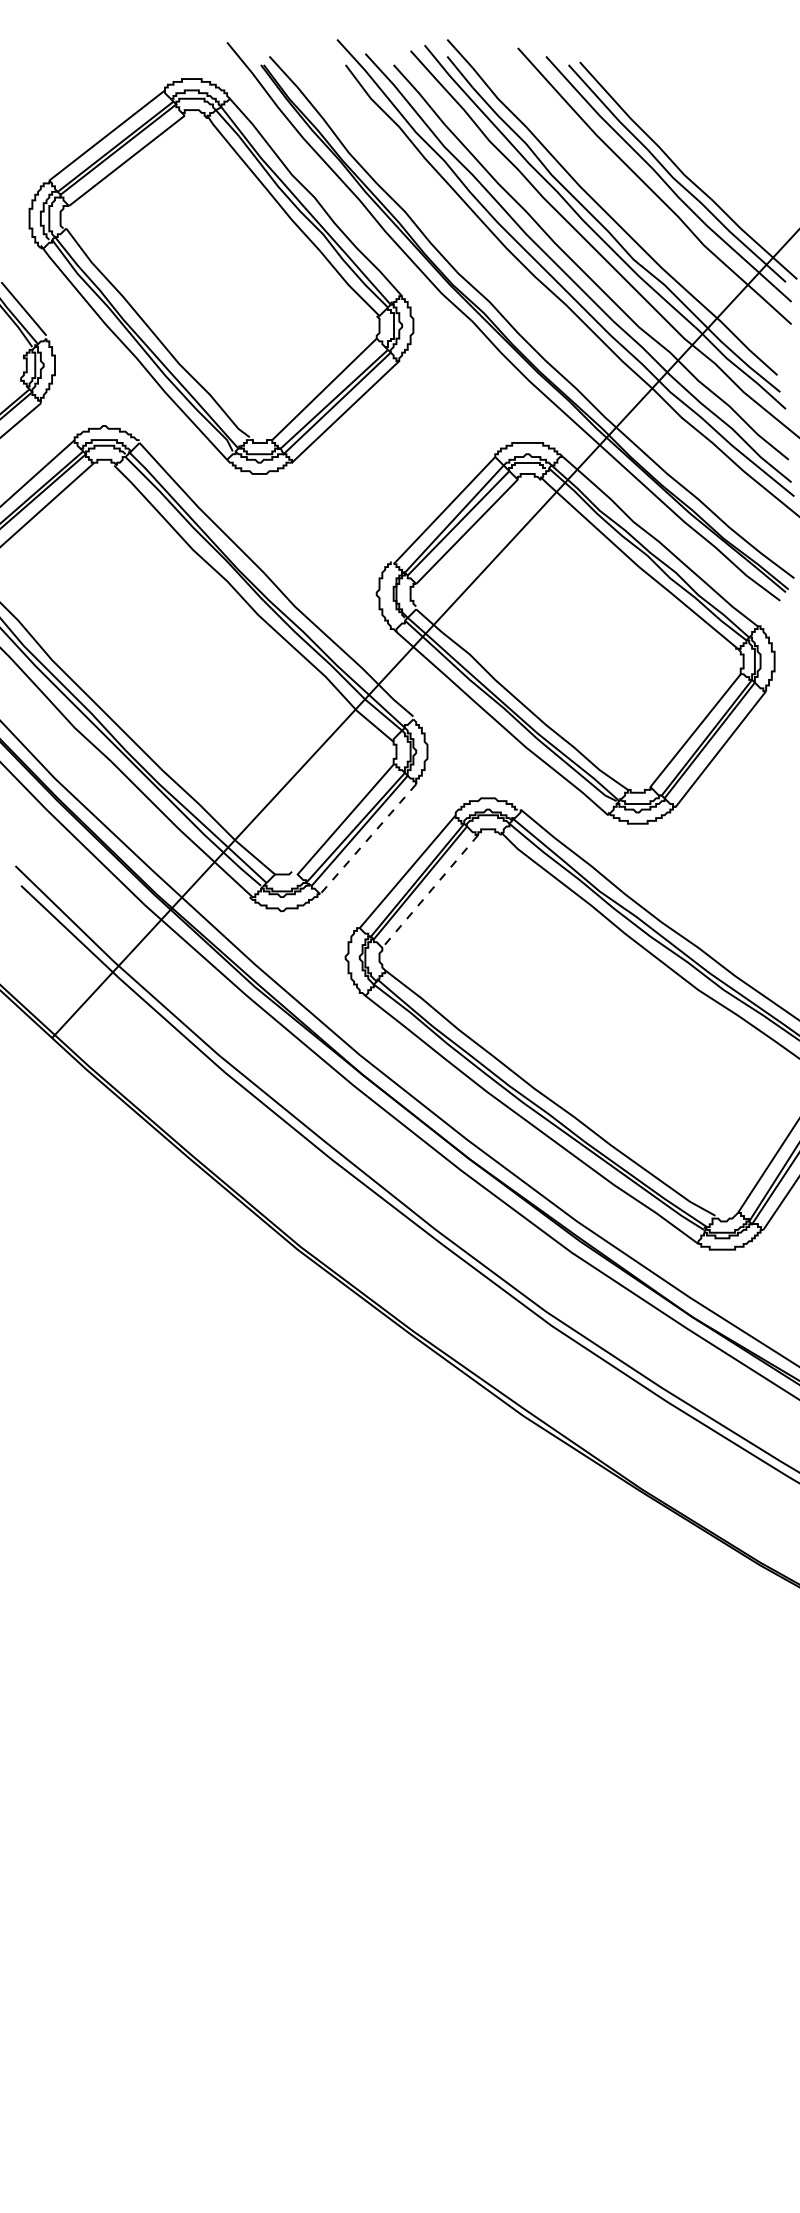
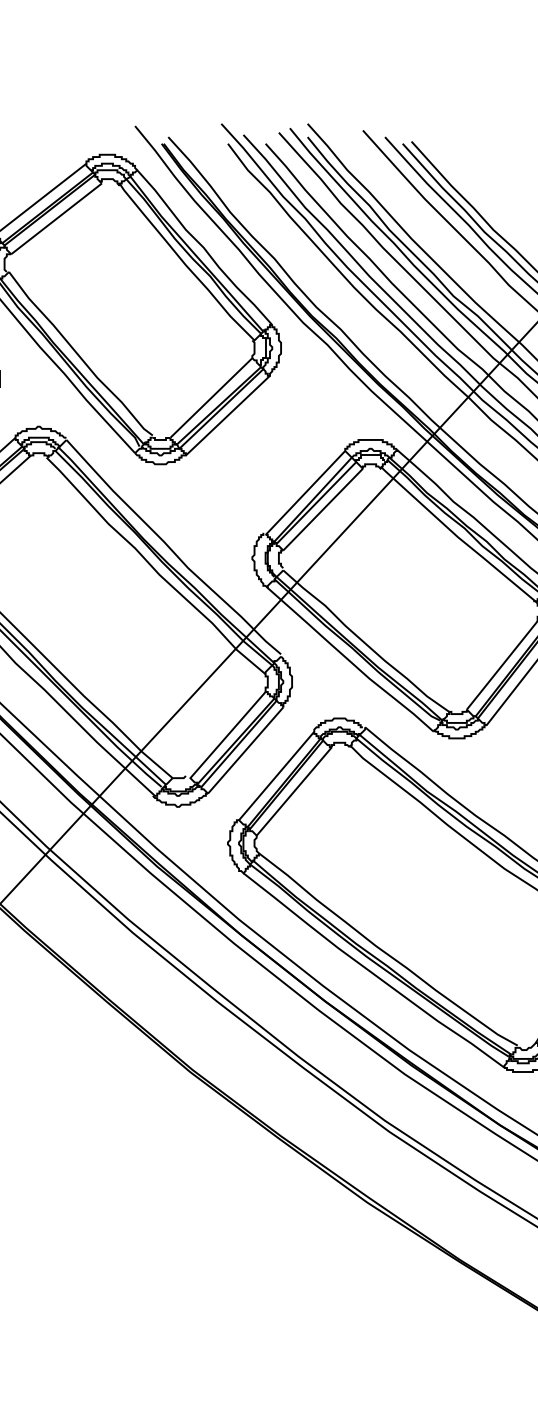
line: (368, 839) -> (245, 750), dashed -> solid
line: (429, 891) -> (293, 791), dashed -> solid

